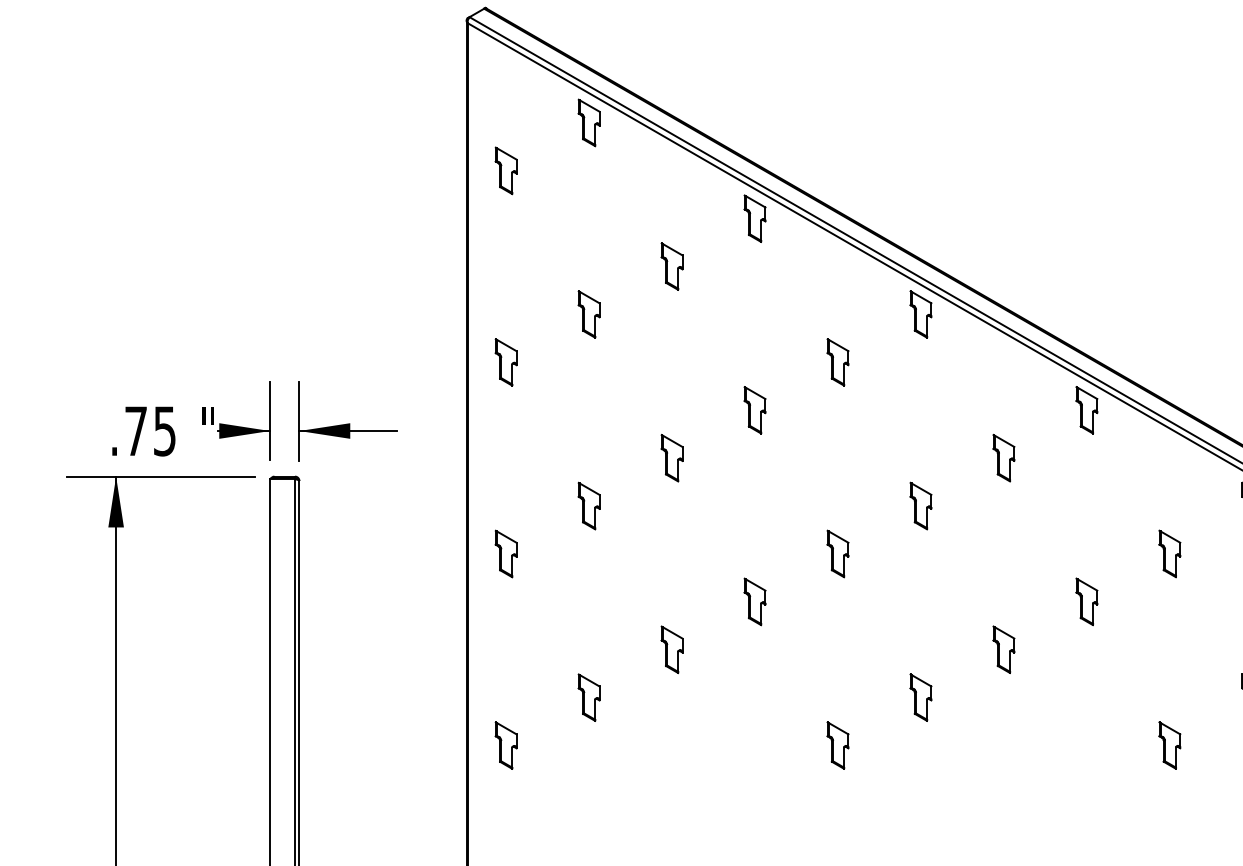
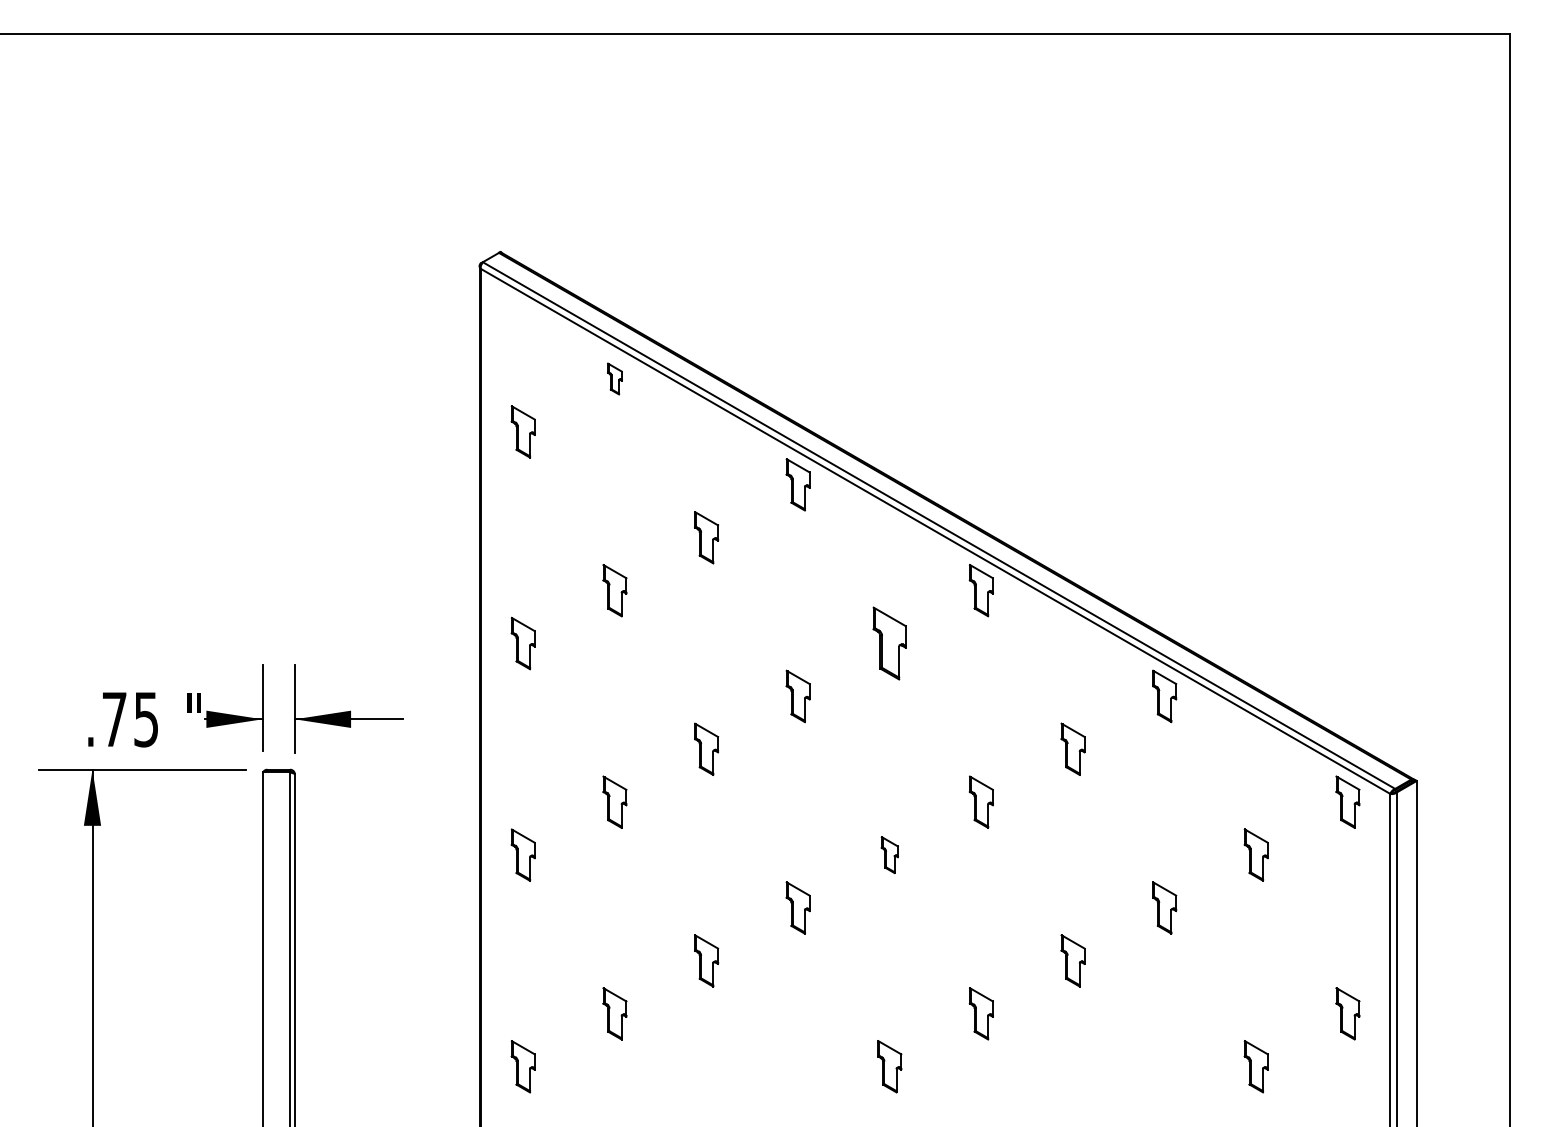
part: (588, 122) -> (614, 378), size x0.6
part: (837, 362) -> (889, 643), size x1.4
part: (837, 553) -> (889, 854), size x0.7

